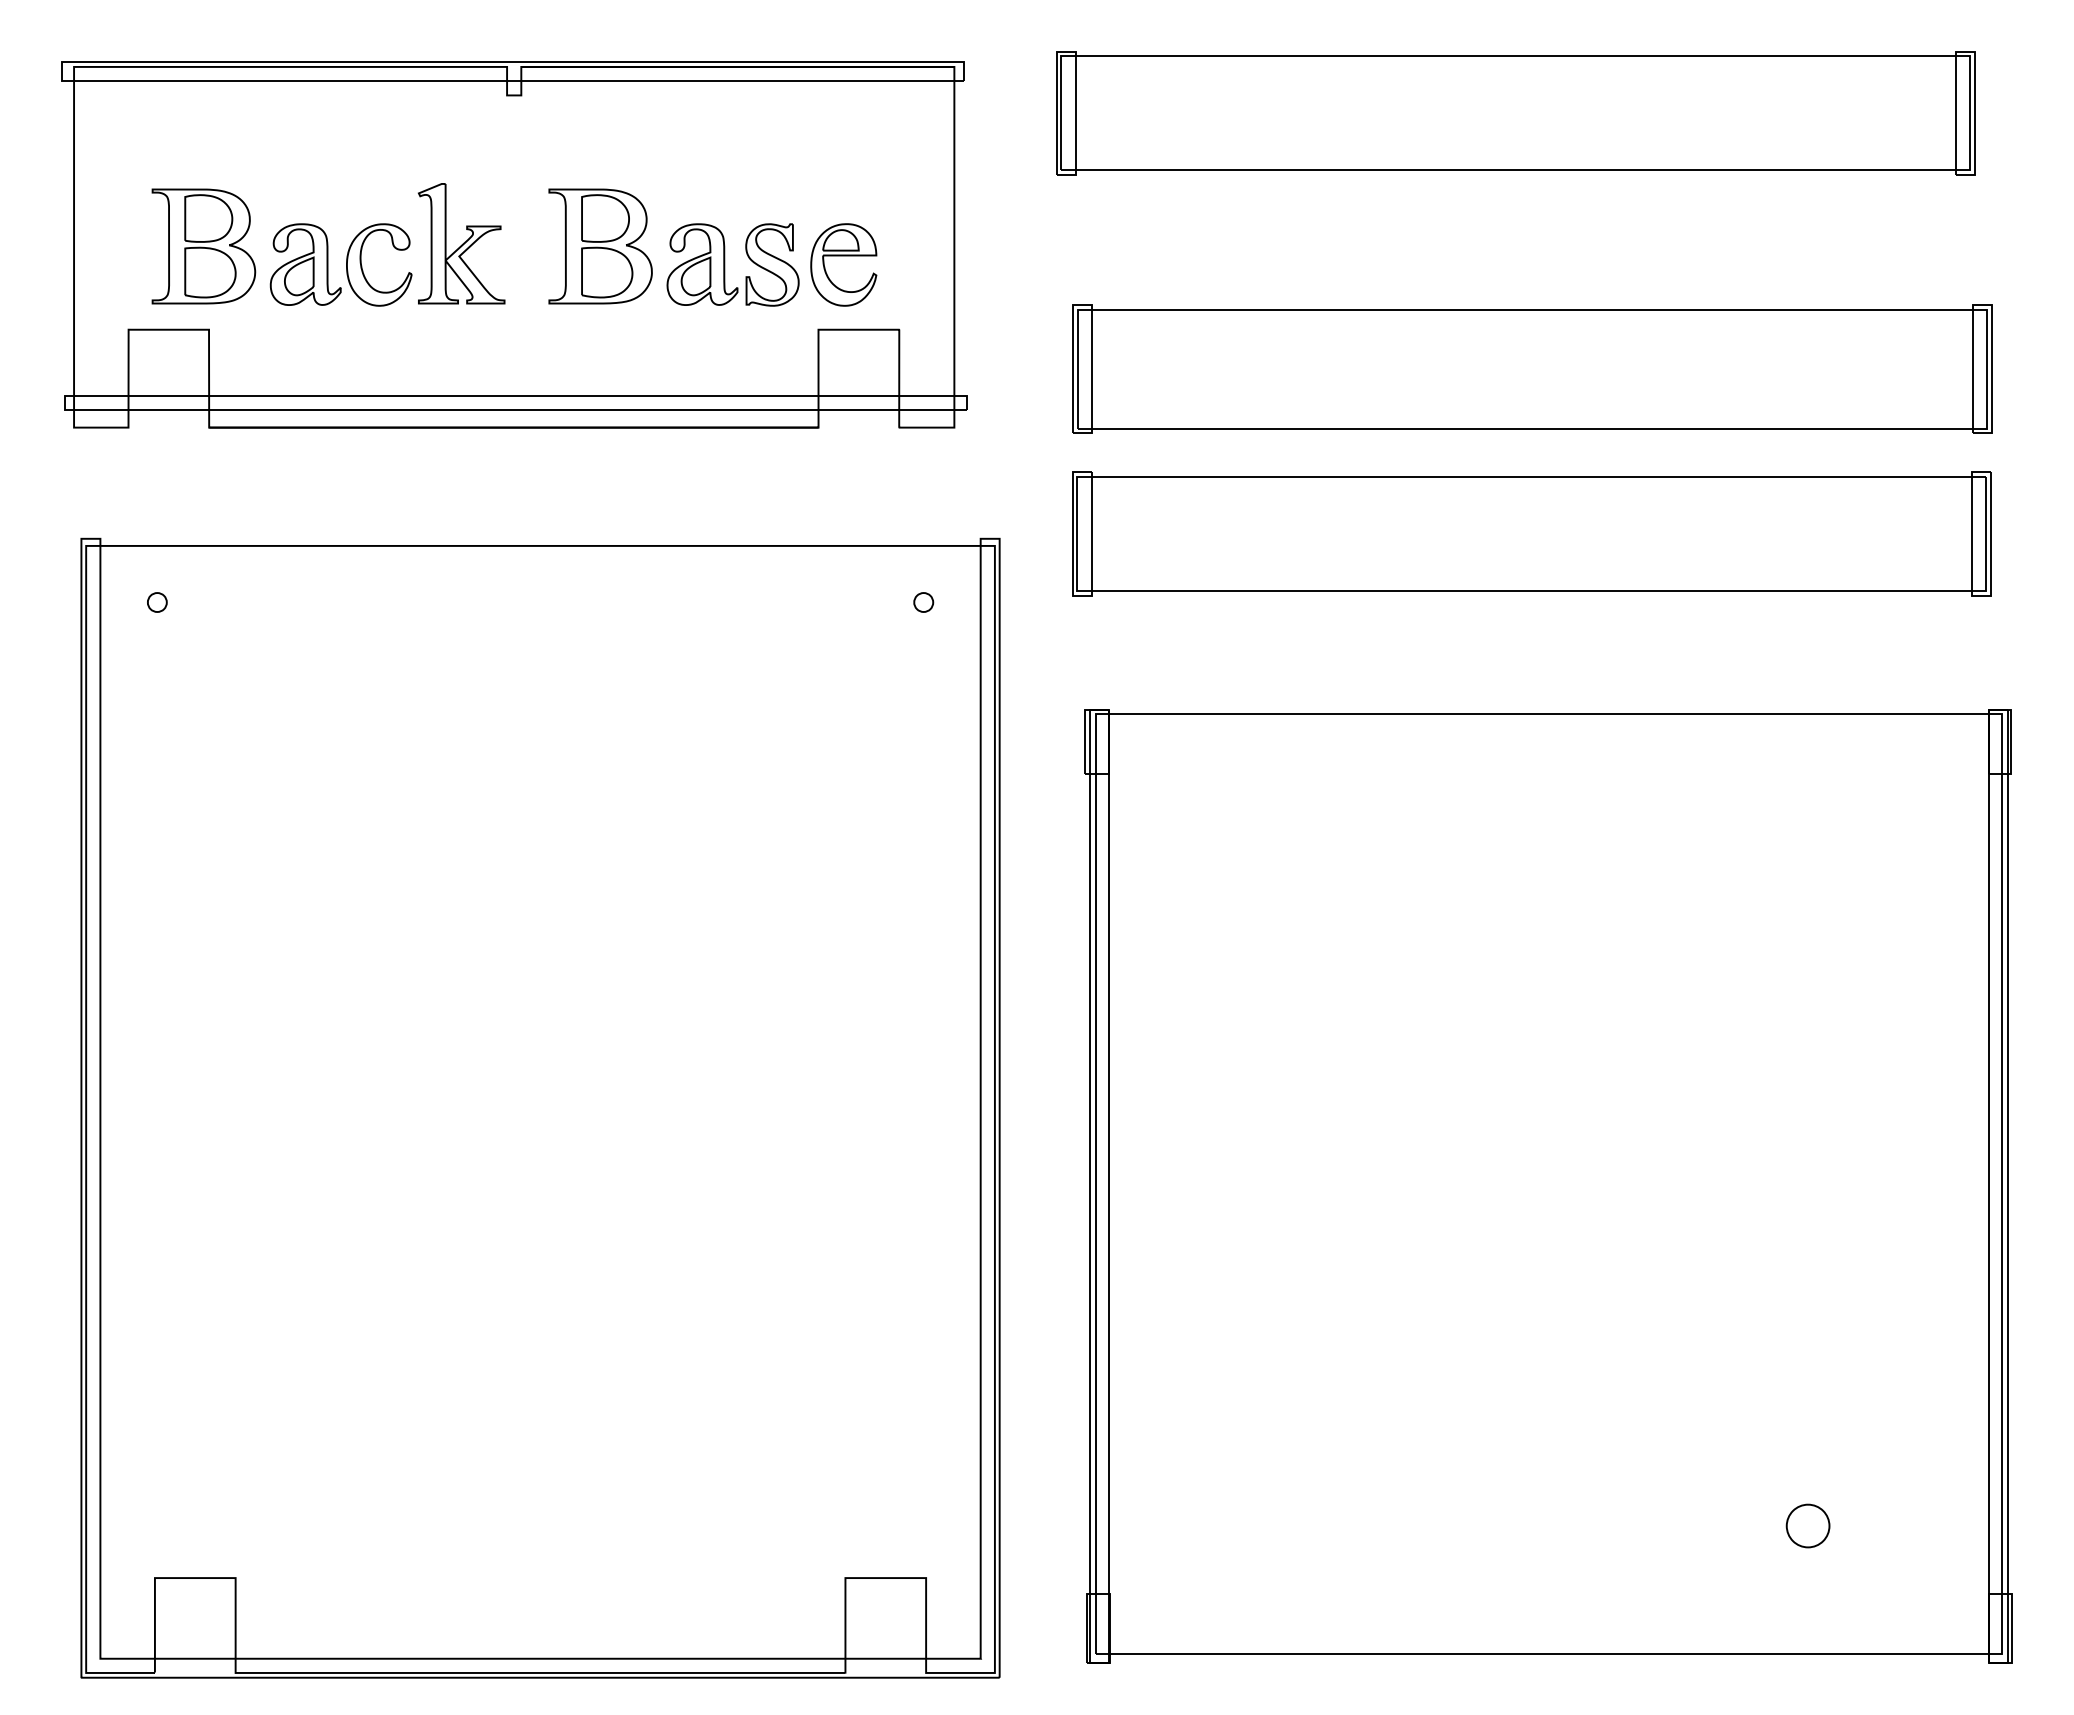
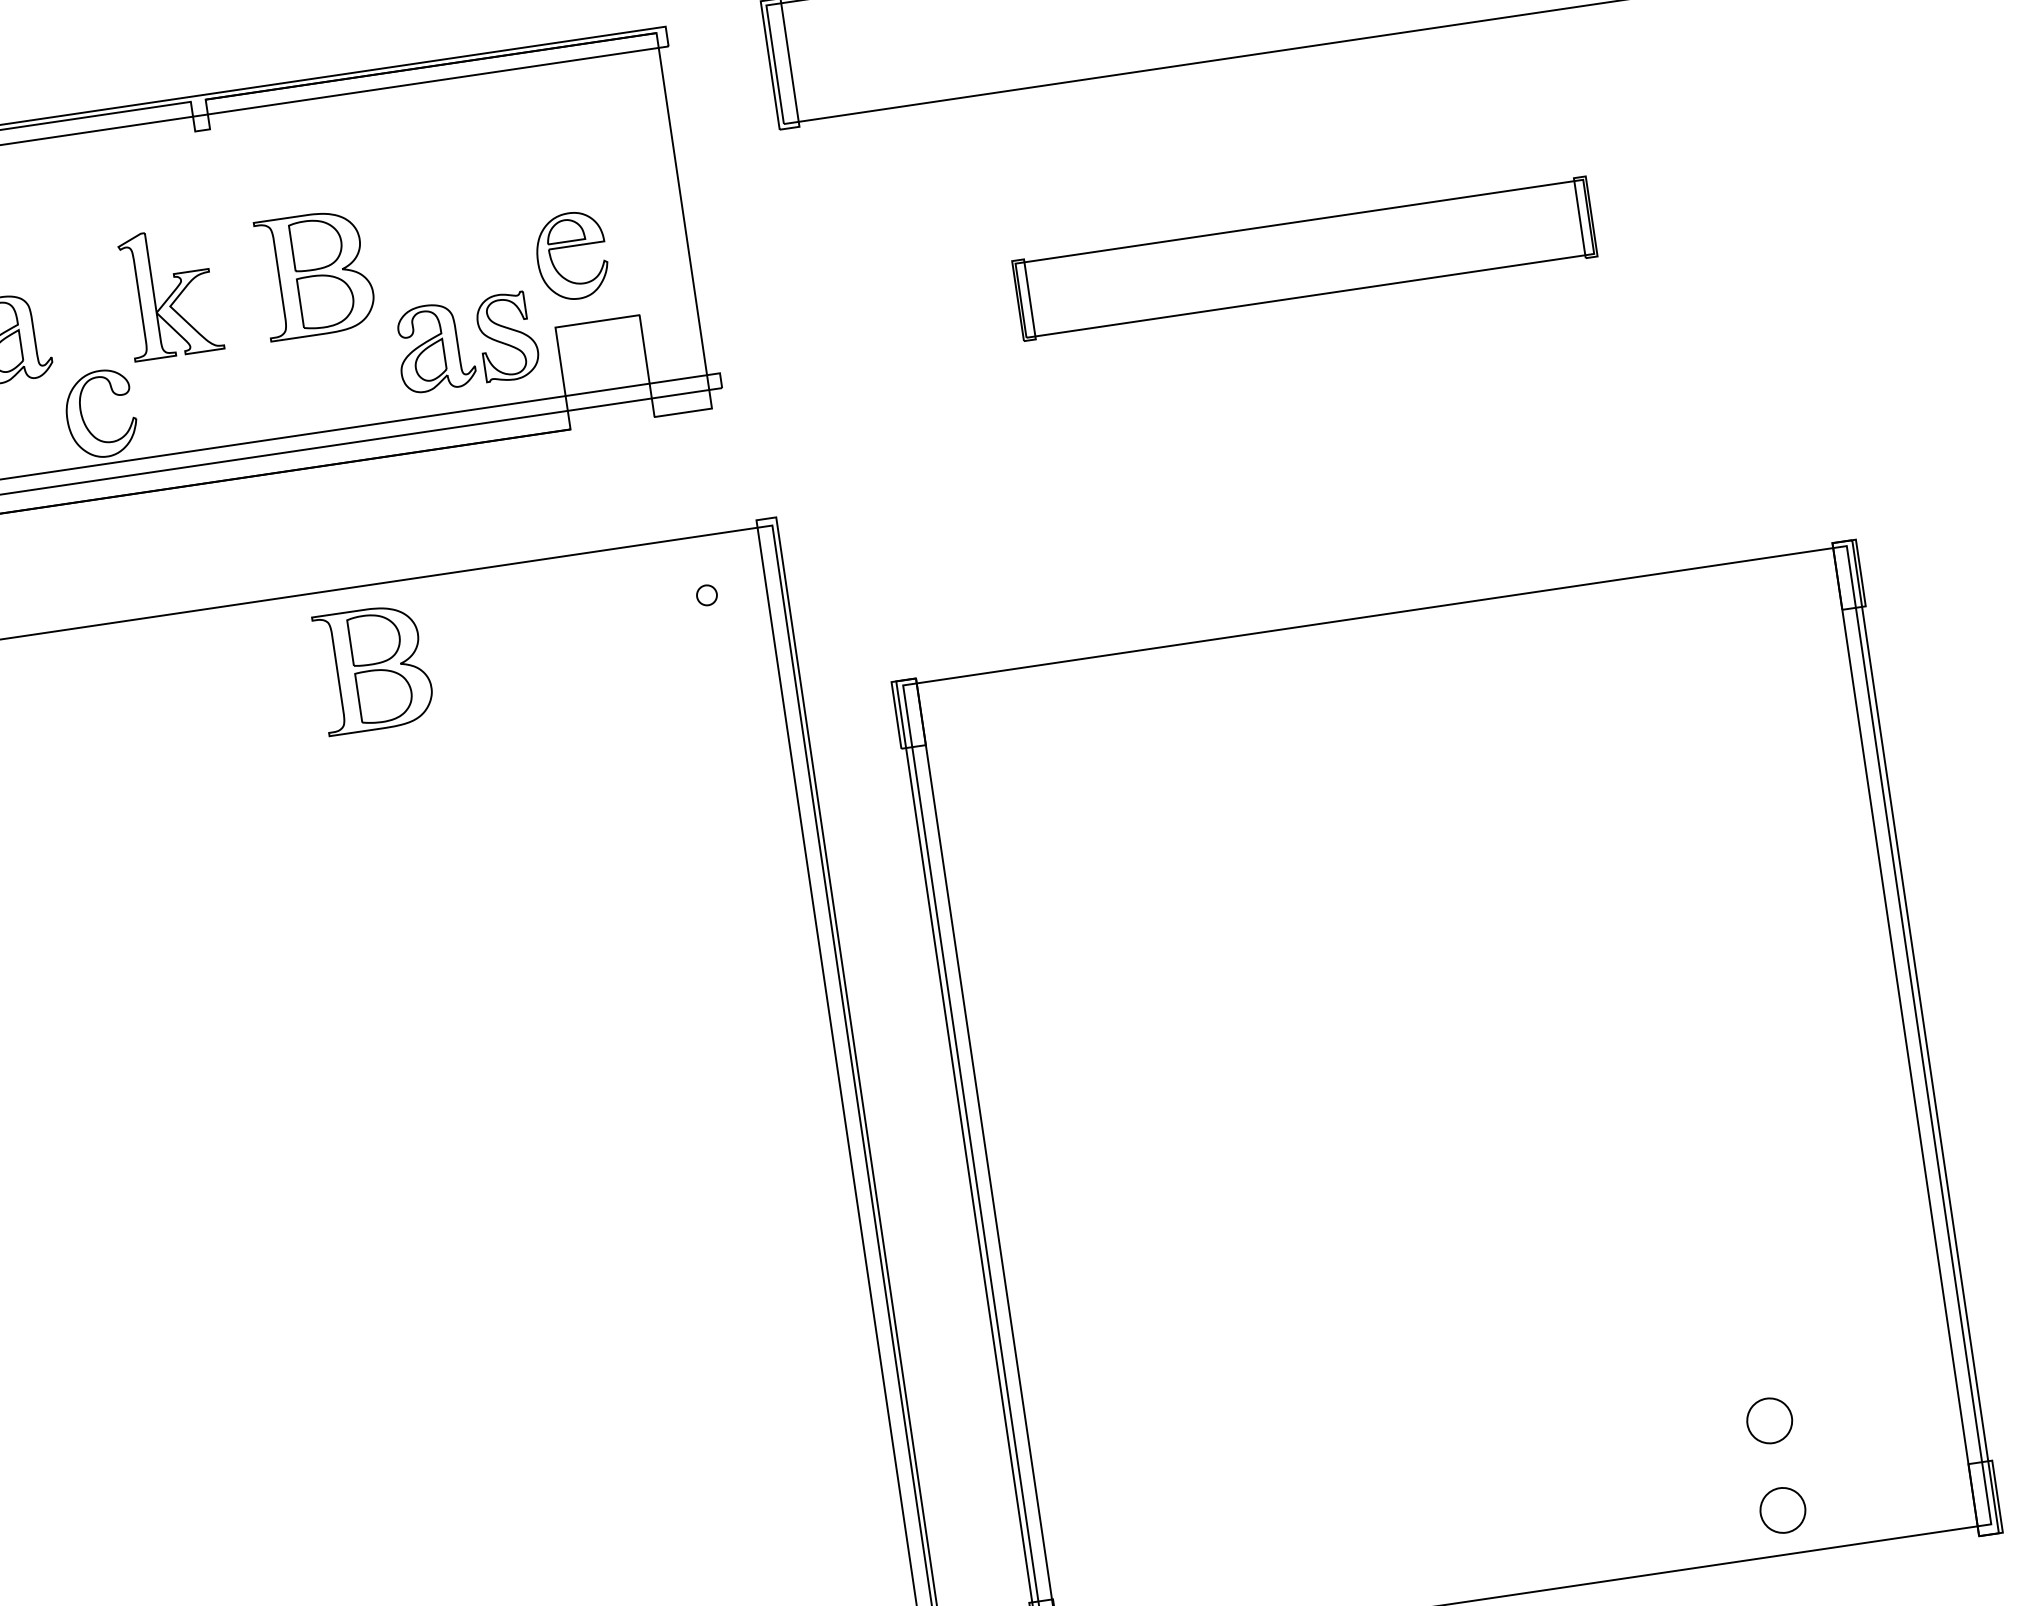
part: (725, 264) -> (458, 343), moved
part: (362, 265) -> (83, 417), moved
part: (1532, 368) -> (1304, 258), size x0.6
part: (1531, 533) -> (1329, 430), removed
part: (600, 625) -> (374, 669), added
part: (1807, 1611) -> (1782, 1509), added

